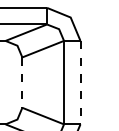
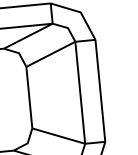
line: (80, 82) -> (100, 90), dashed -> solid
line: (22, 83) -> (29, 98), dashed -> solid

